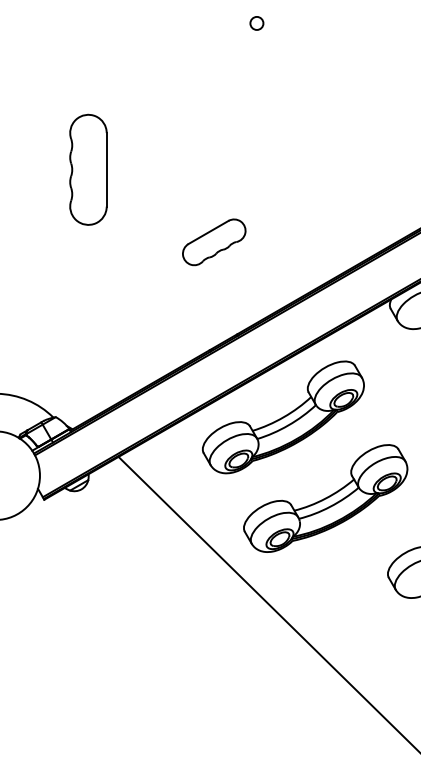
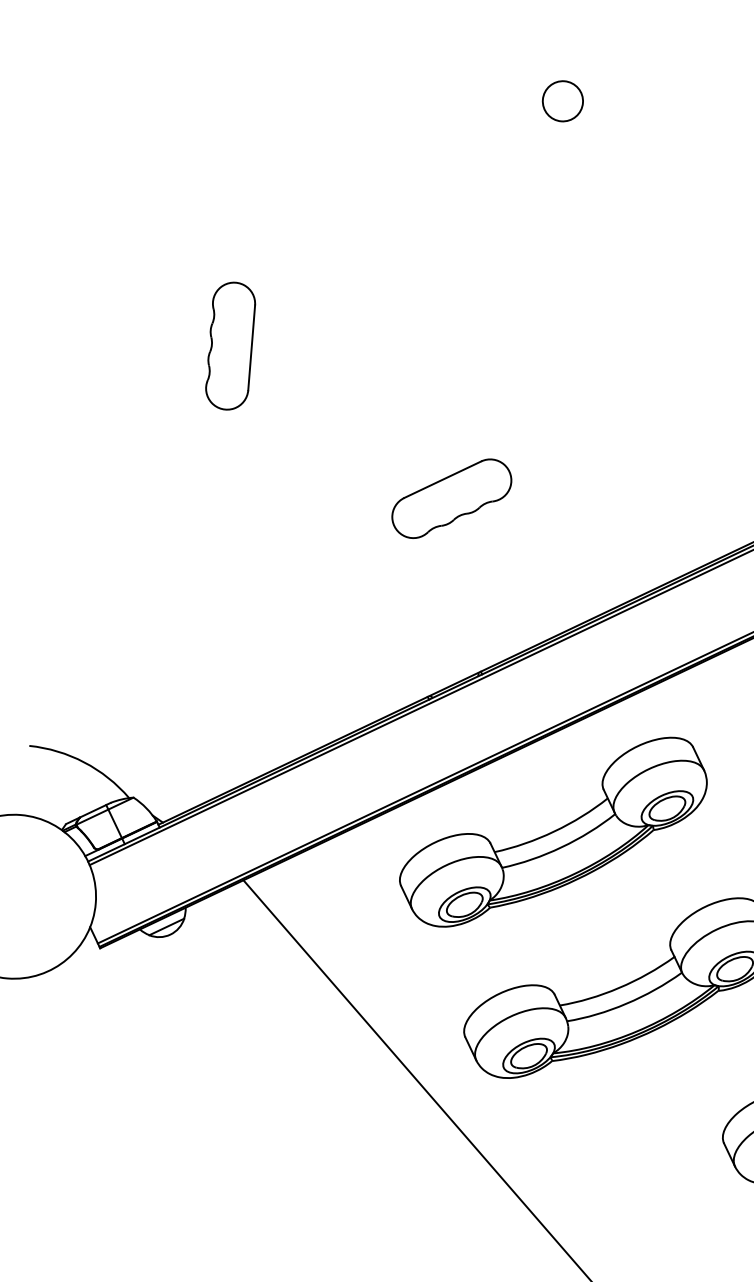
circle: (256, 23) -> (562, 101), size x1.67
part: (88, 169) -> (230, 345), size x0.62

